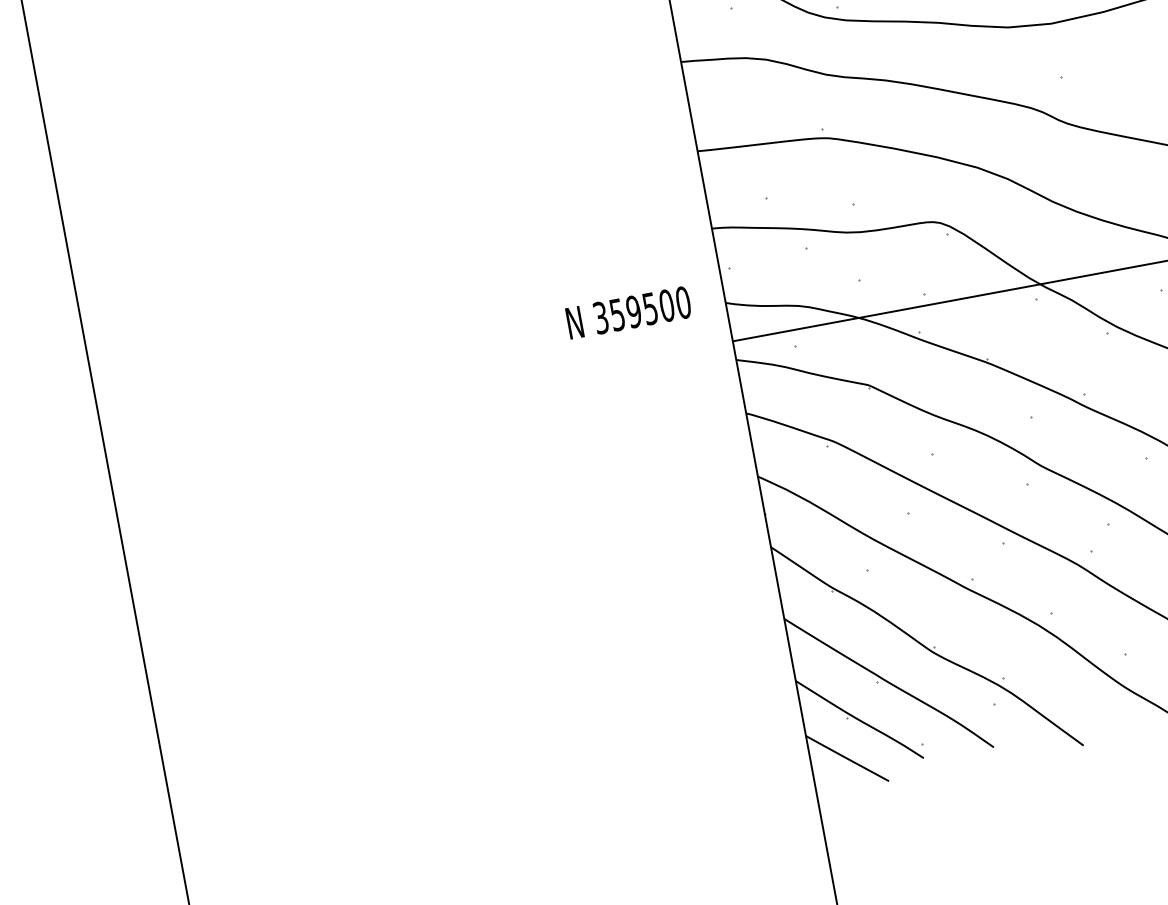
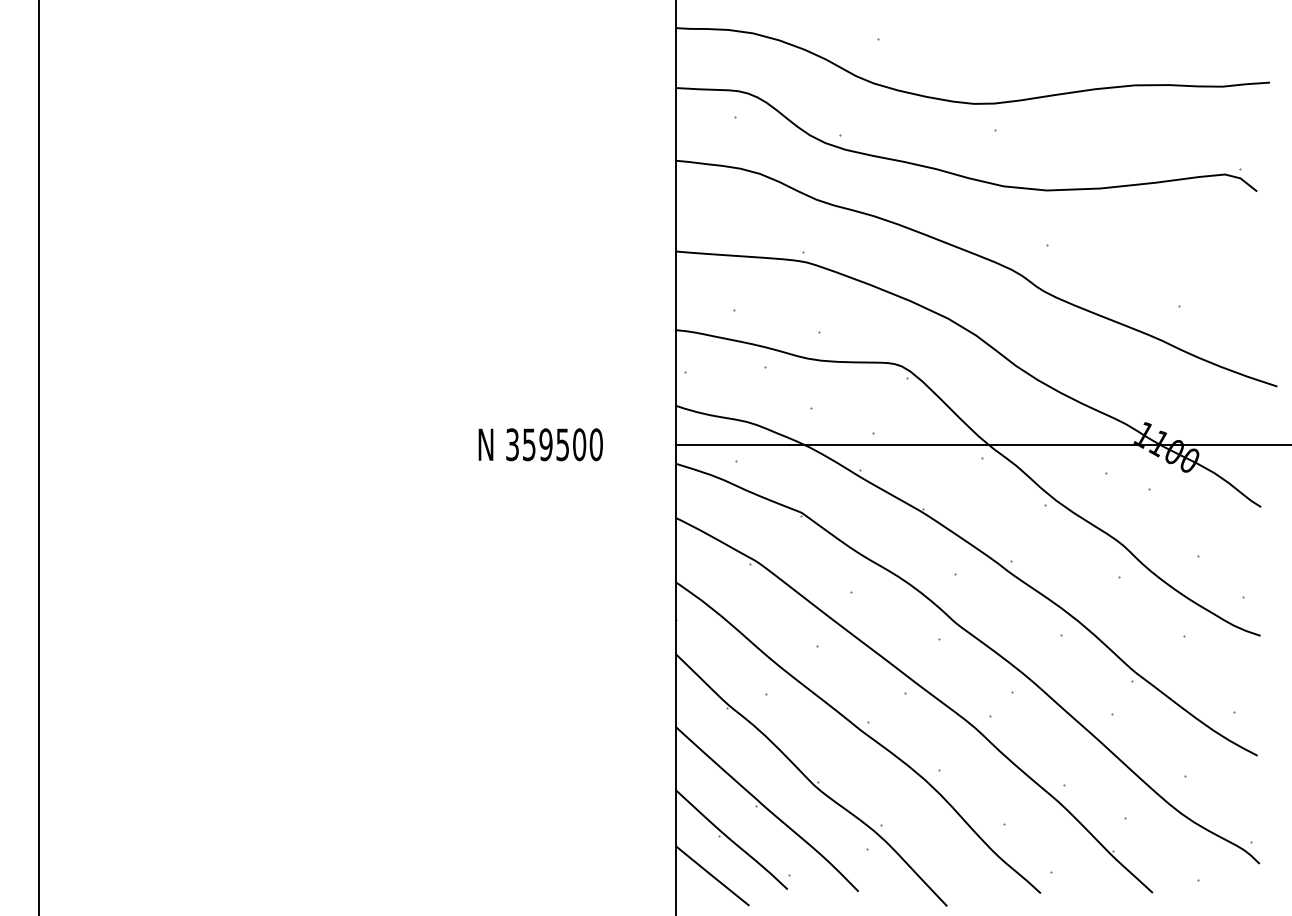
text: (628, 312) -> (540, 444), moved

